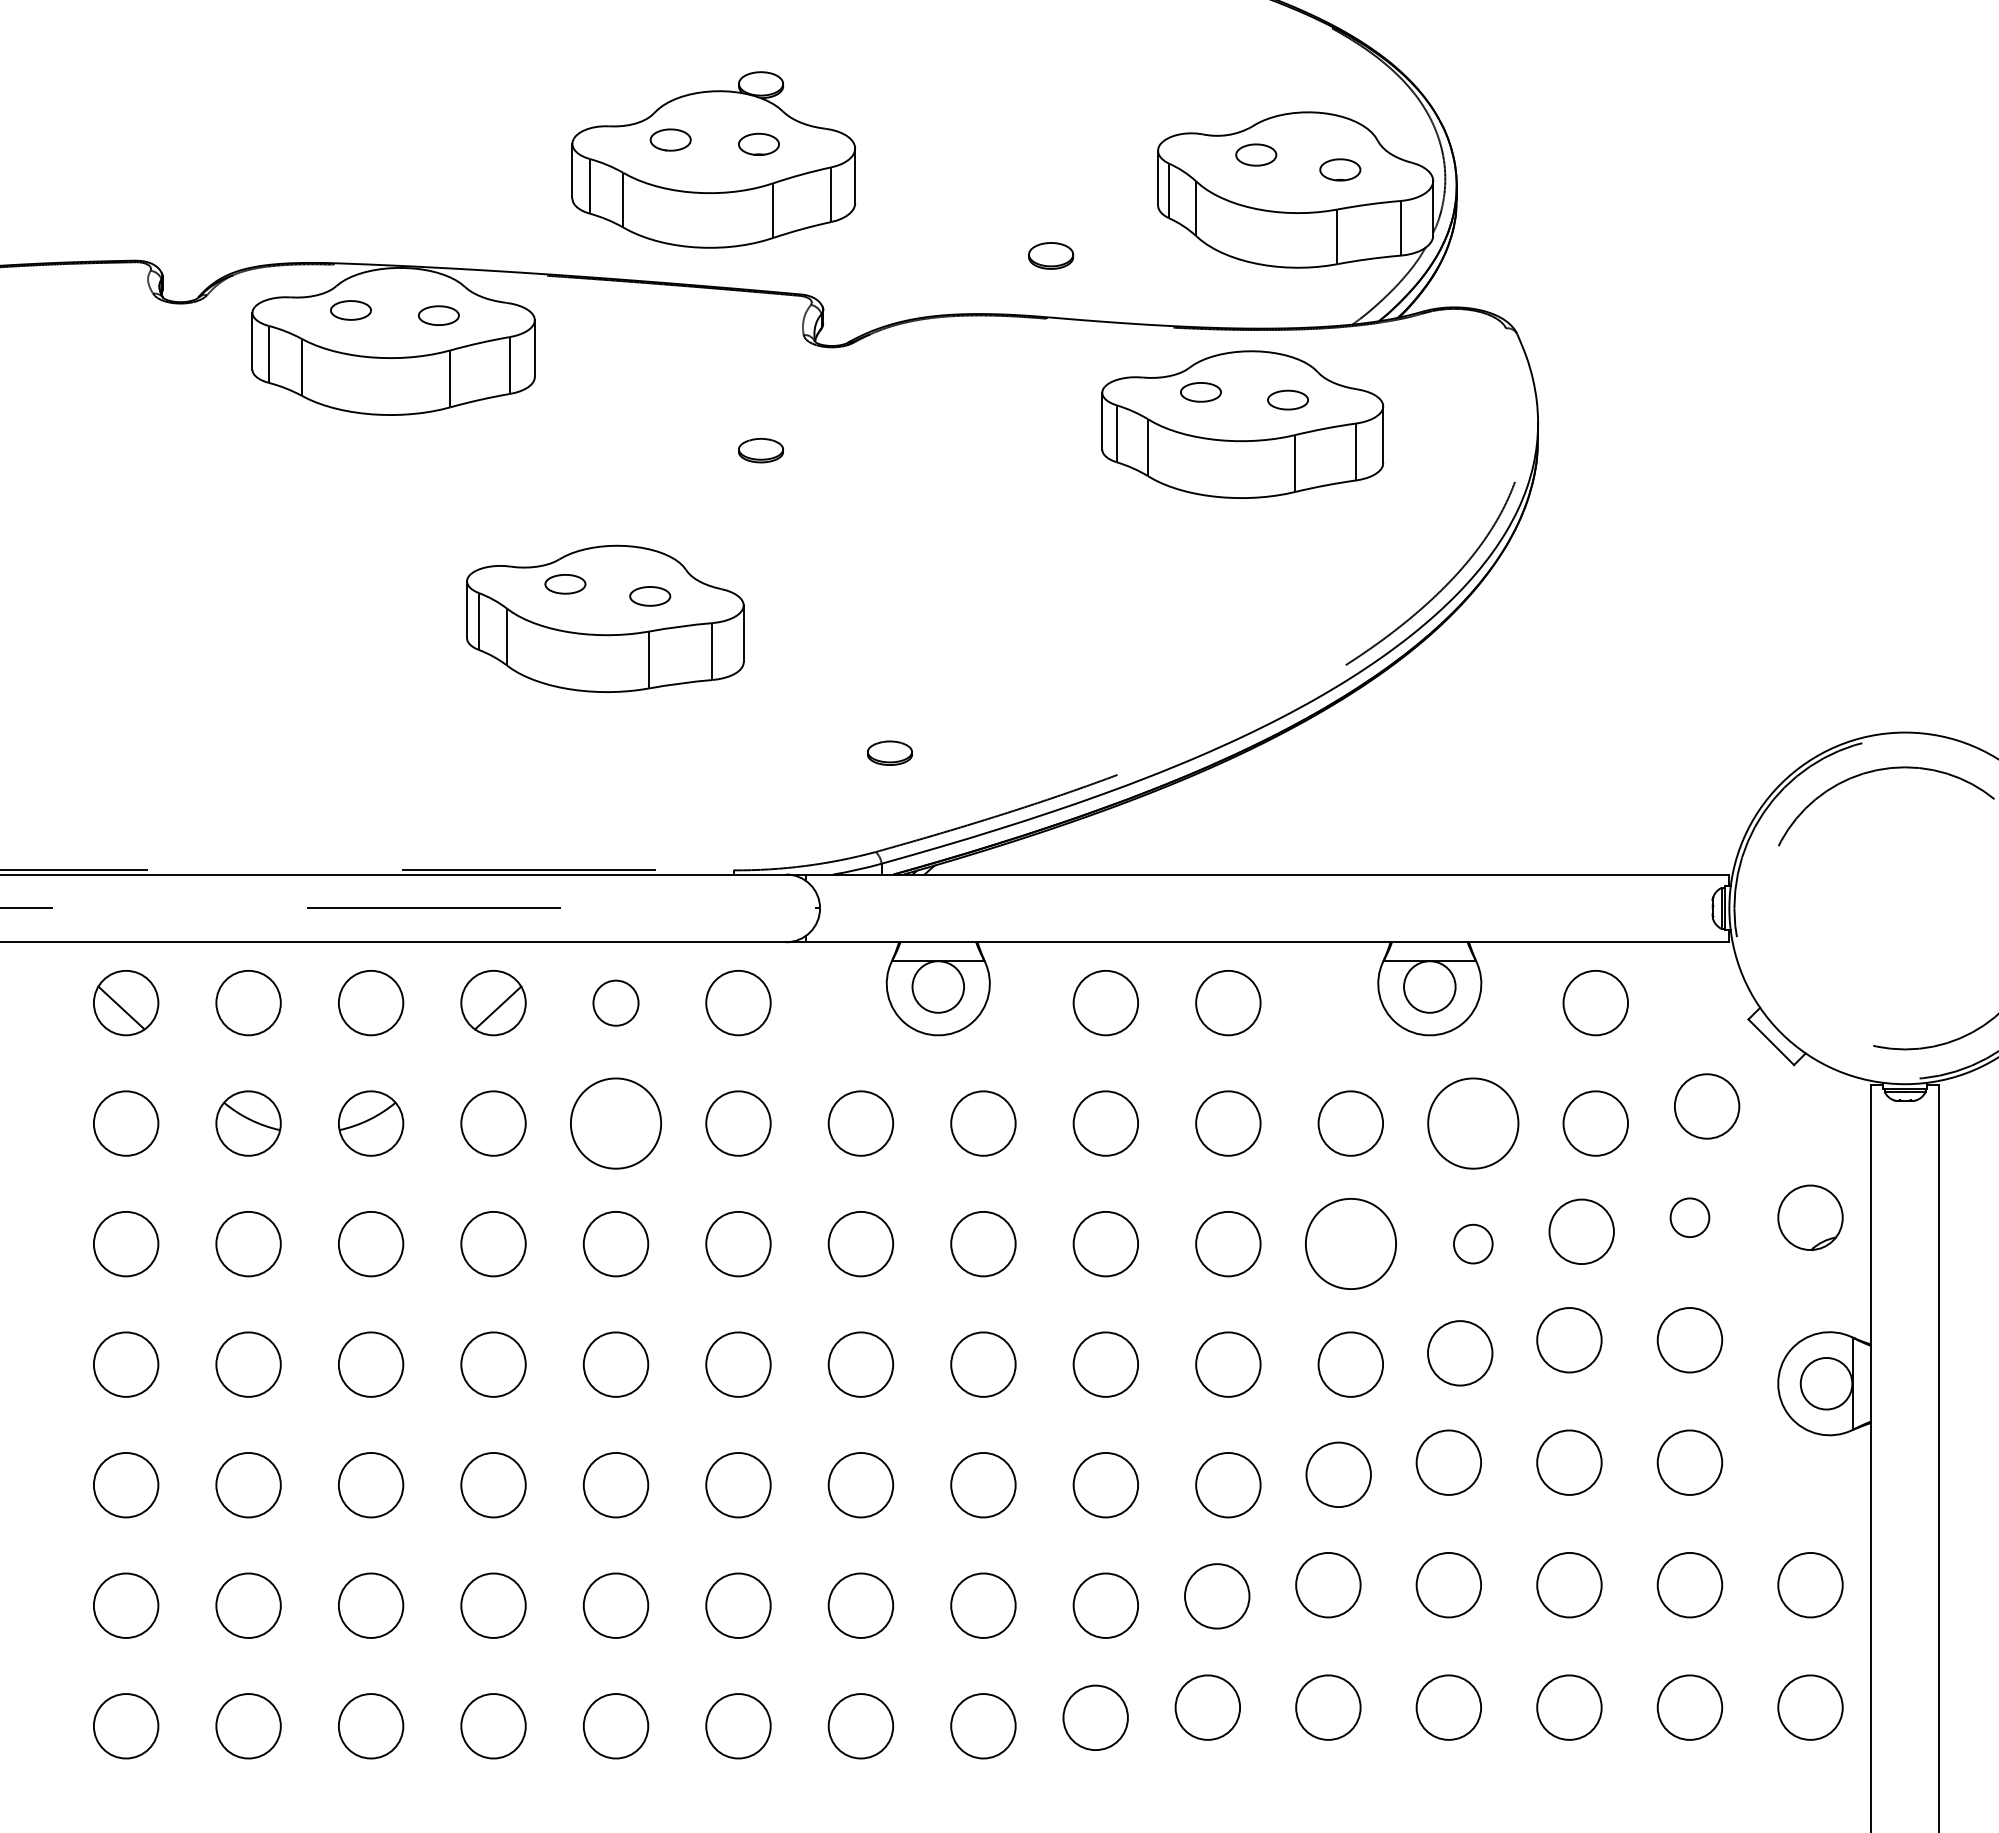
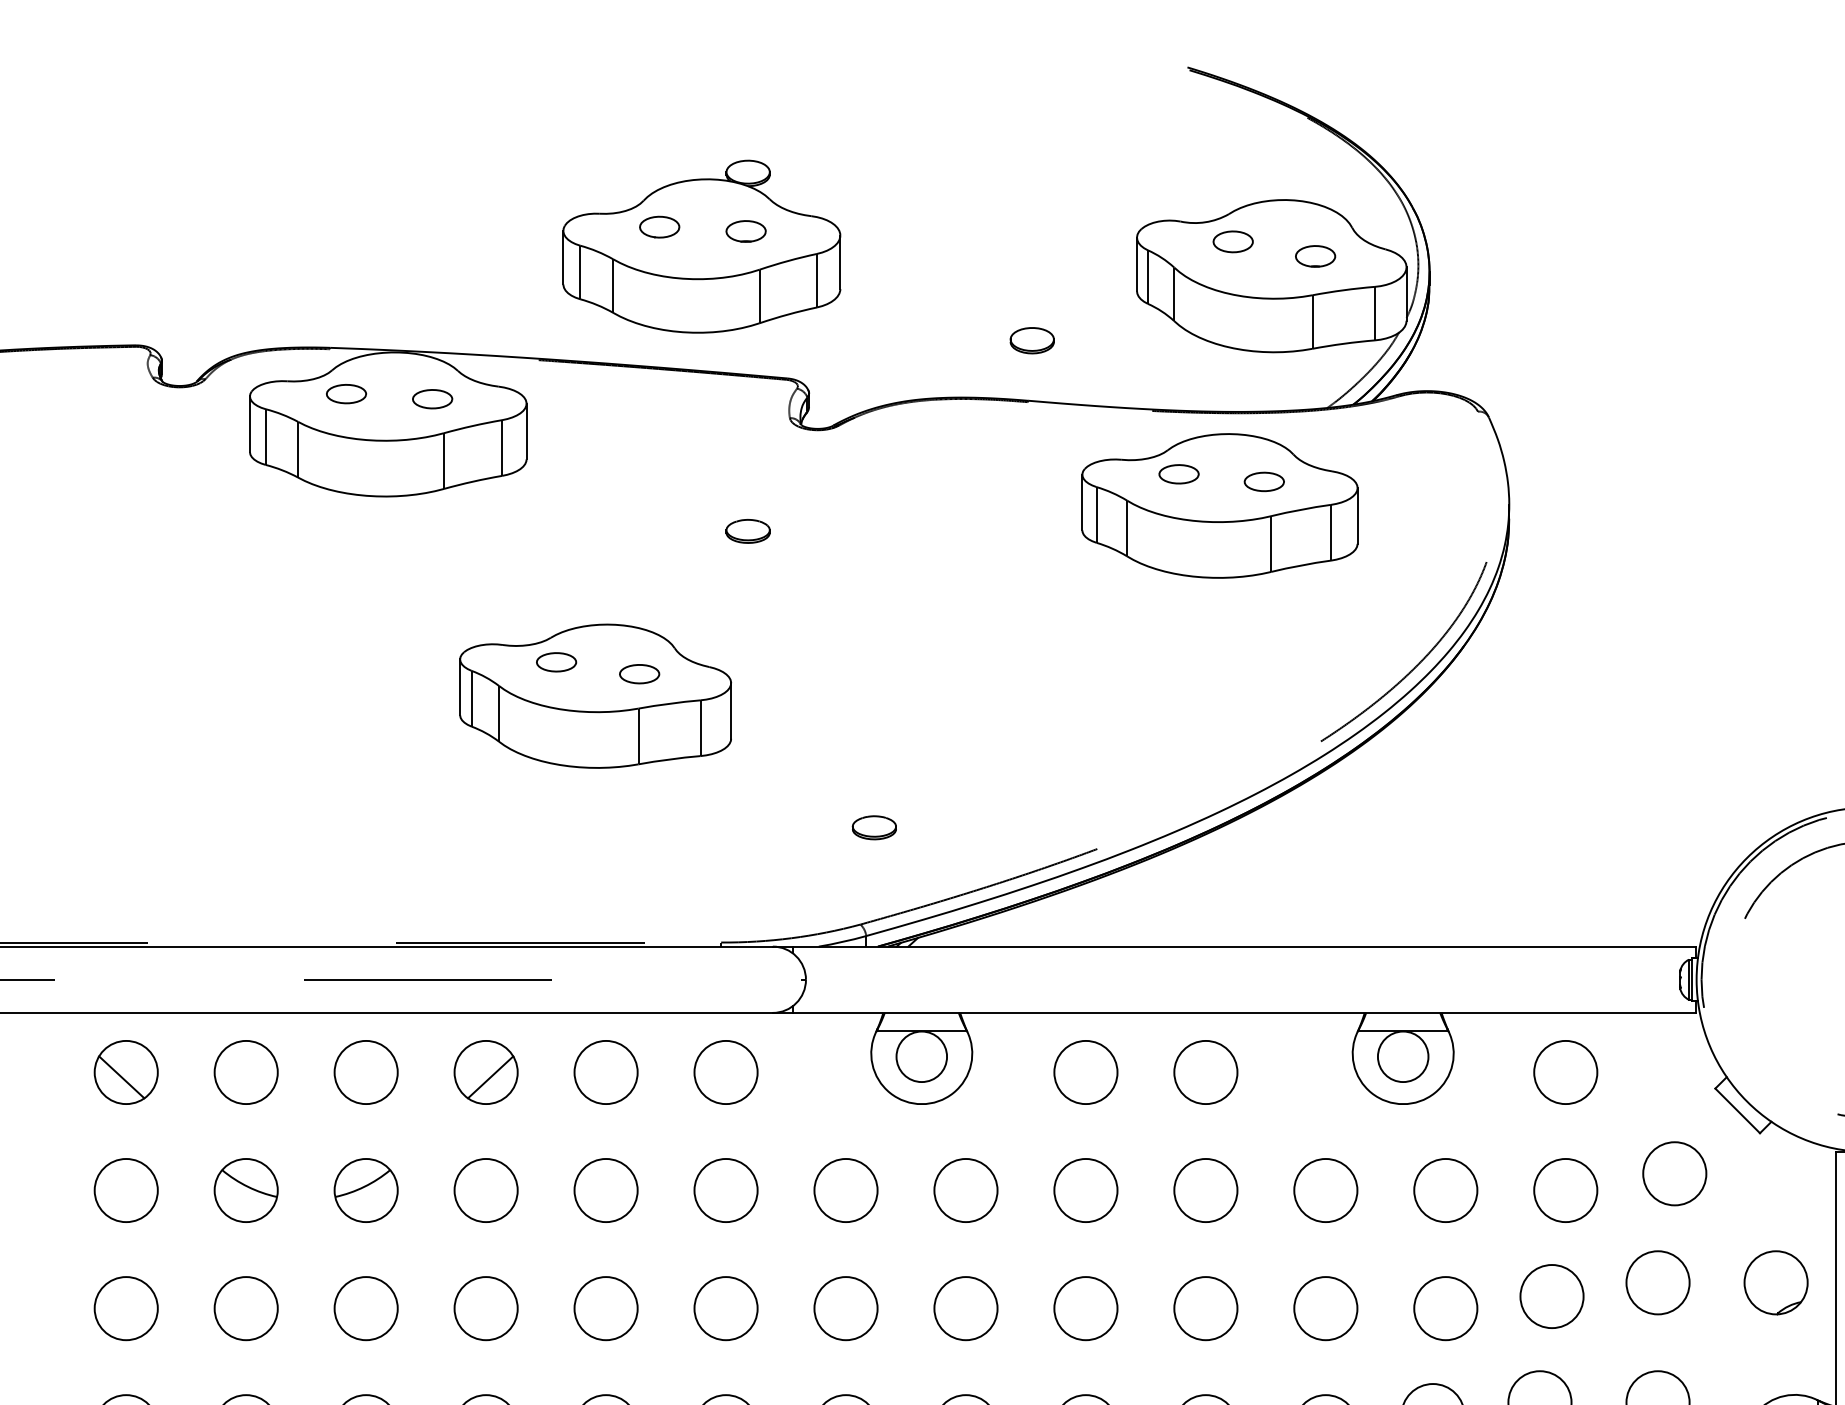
circle: (615, 1003) -> (605, 1072), size x1.43
circle: (615, 1123) -> (605, 1190), size x0.71
circle: (1473, 1123) -> (1446, 1190), size x0.71
circle: (1689, 1217) -> (1657, 1282), size x1.67
circle: (1473, 1243) -> (1446, 1308), size x1.67
circle: (1350, 1244) -> (1325, 1308), size x0.71

